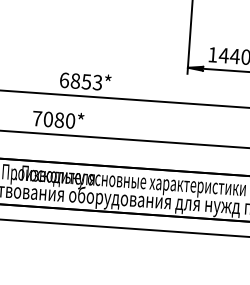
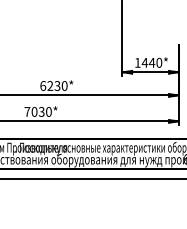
text: (86, 81) -> (57, 85), 6853* -> 6230*
text: (59, 119) -> (41, 111), 7080* -> 7030*

